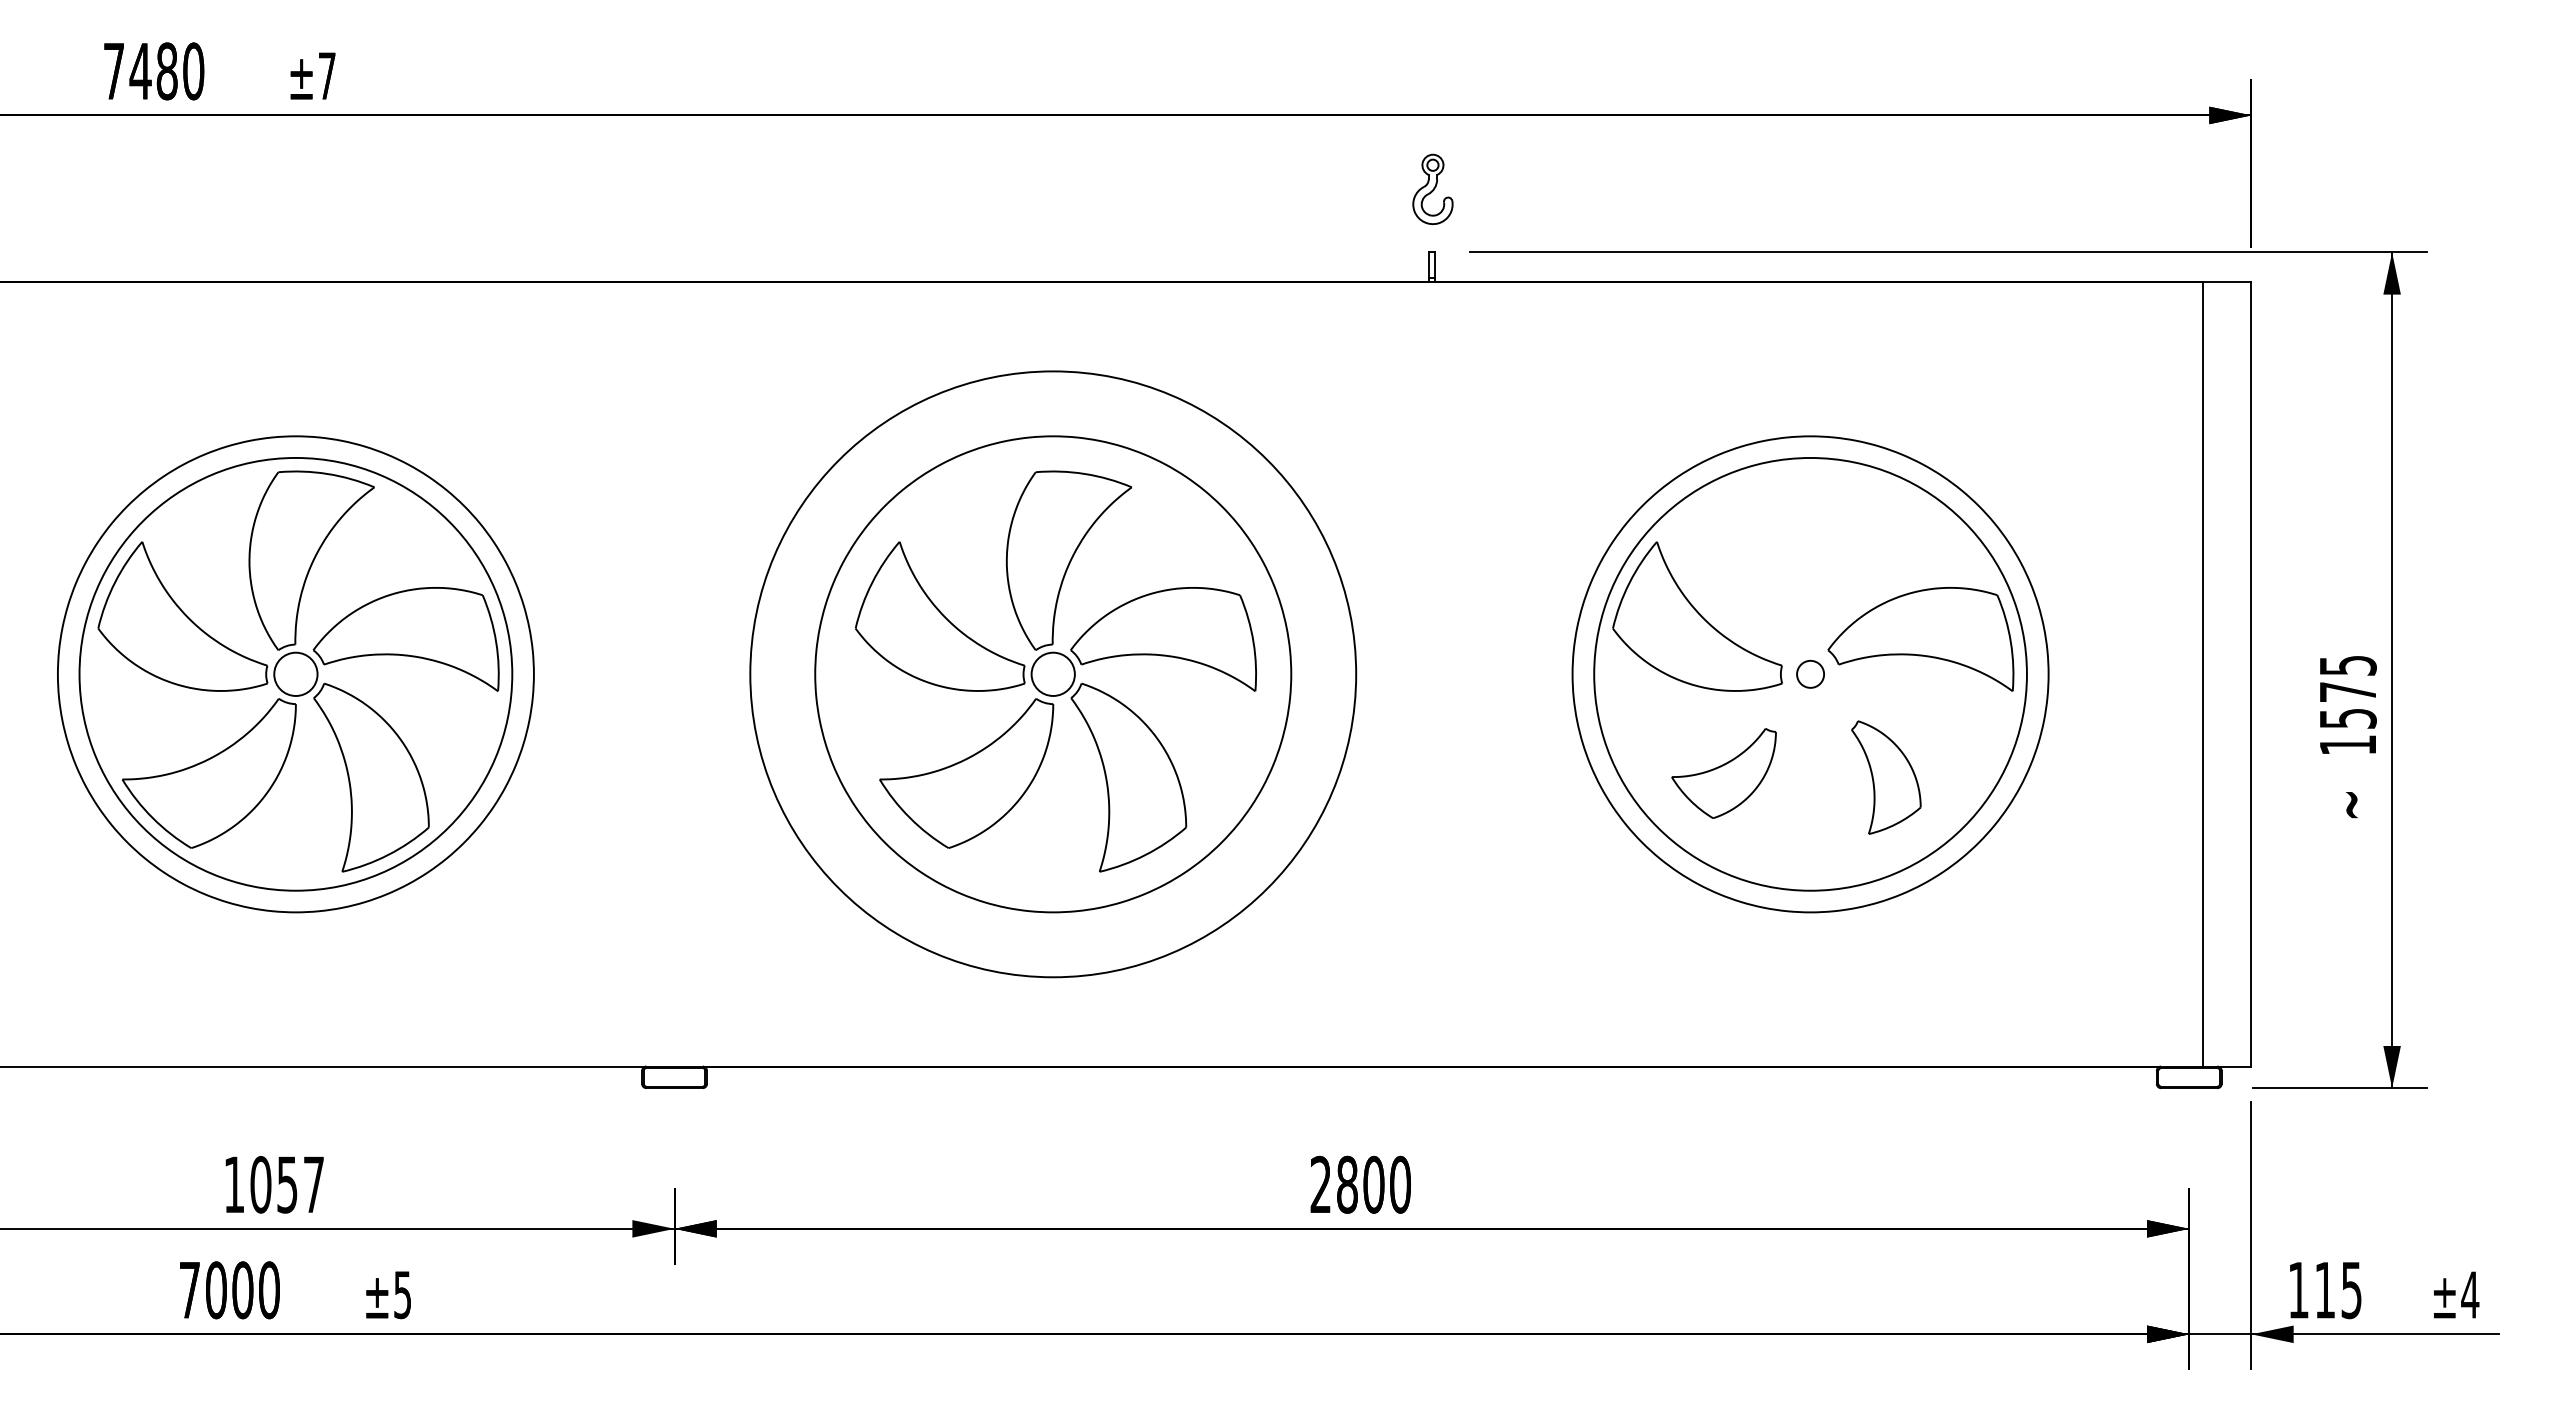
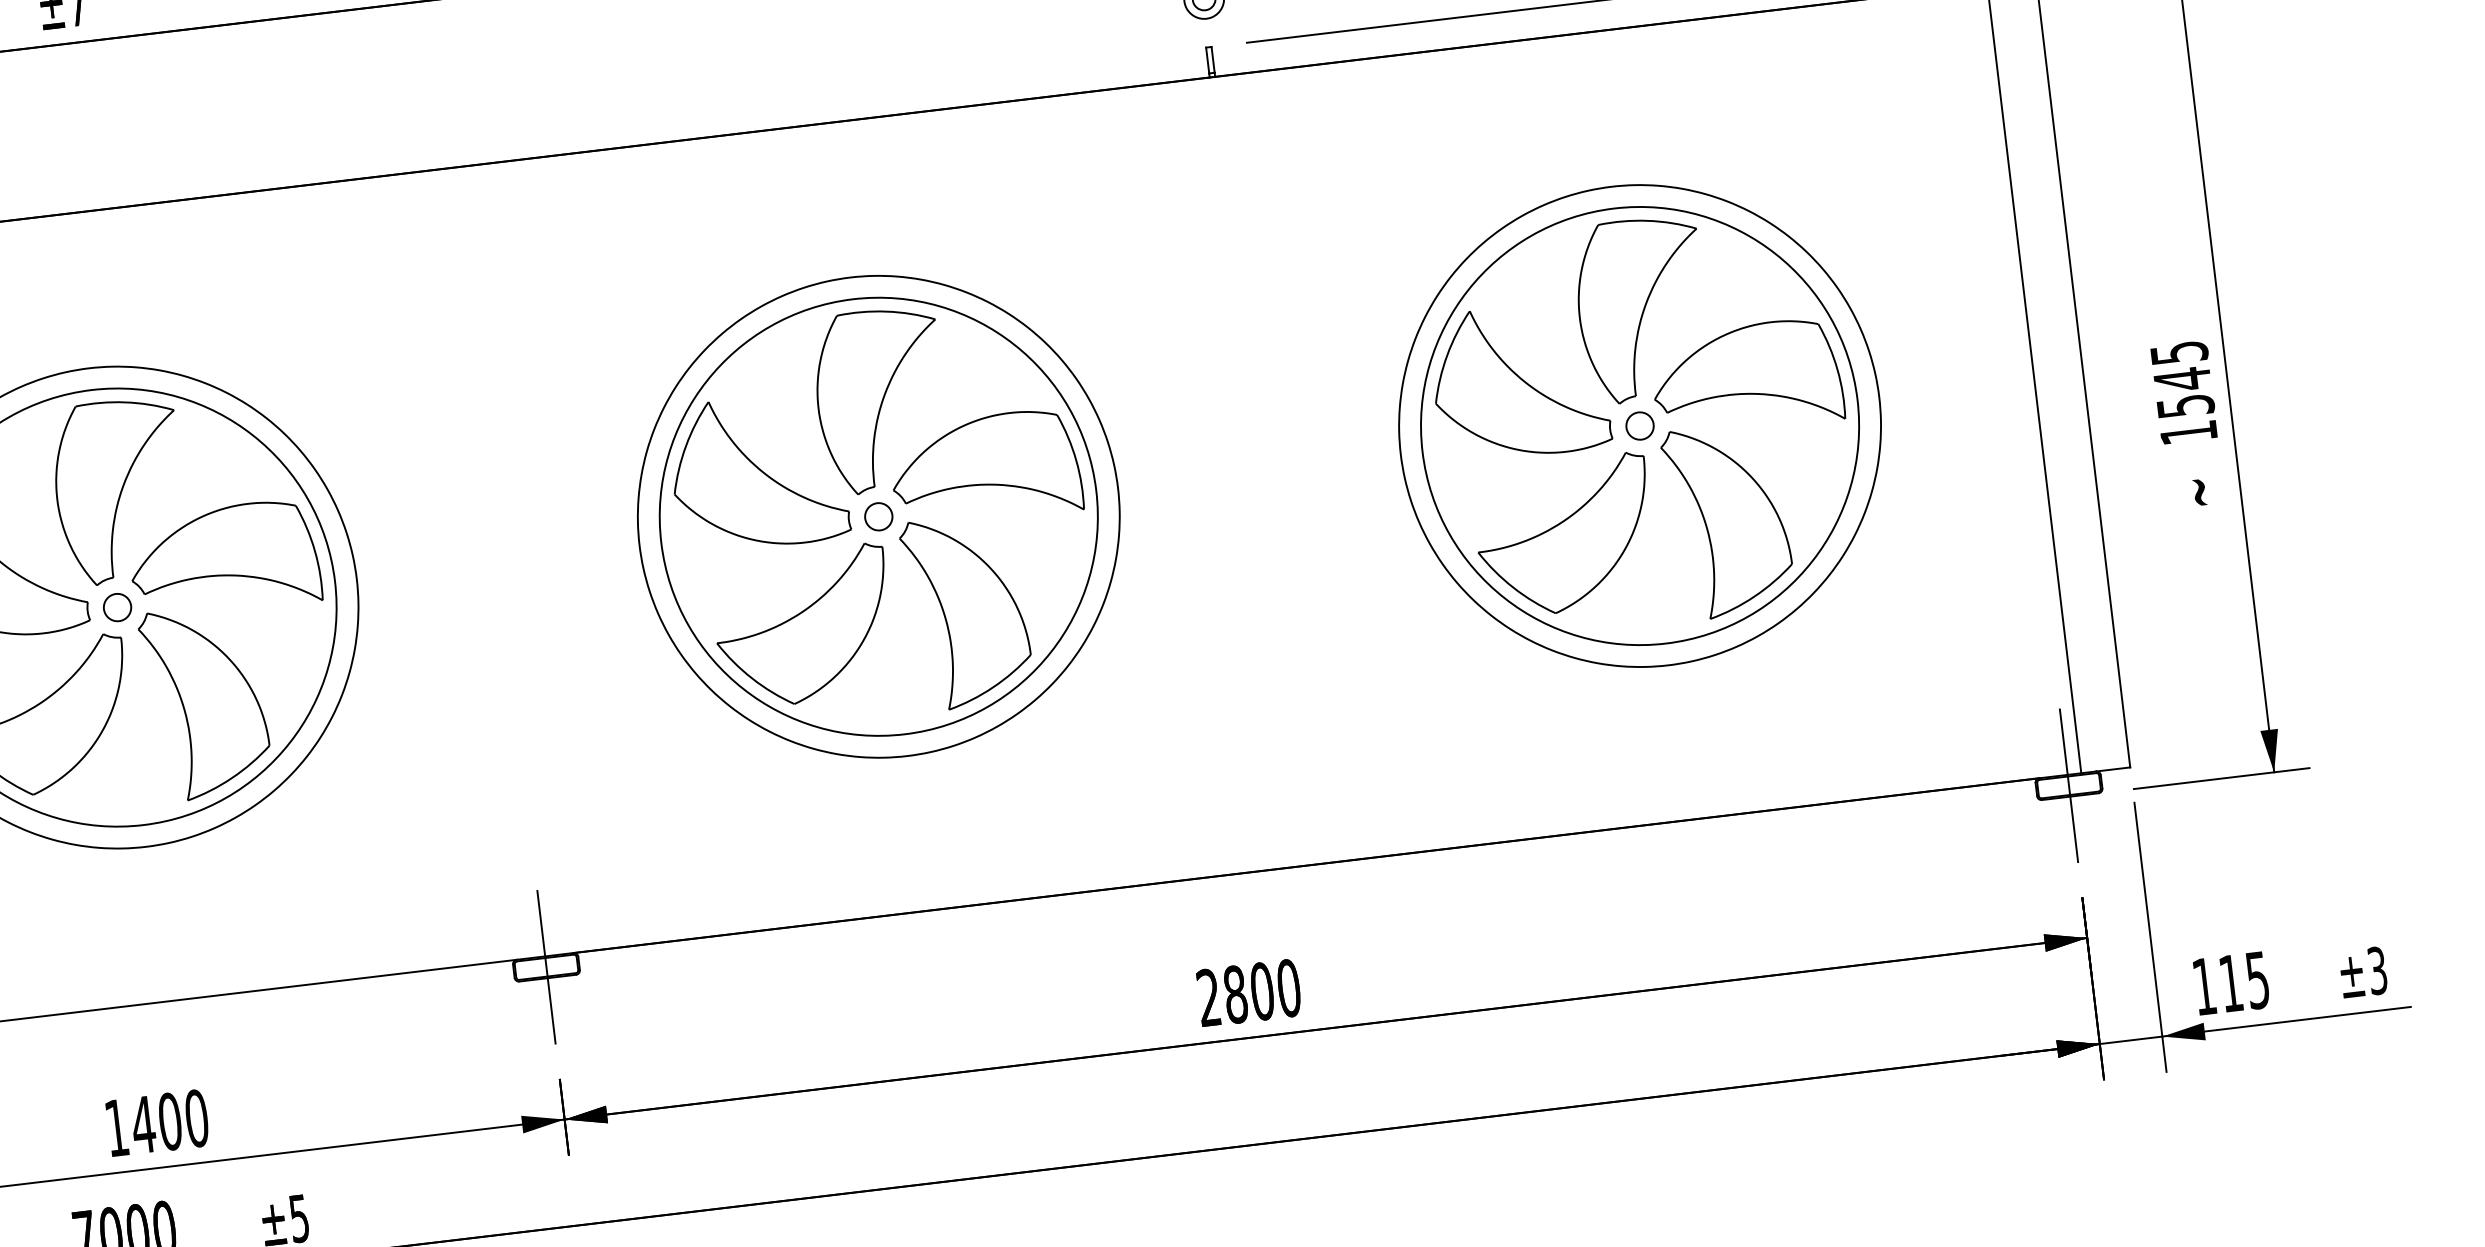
part: (1826, 560) -> (1642, 309), added
circle: (295, 673) -> (117, 606), size x0.62
circle: (1052, 673) -> (877, 516), size x0.62
circle: (1052, 673) -> (877, 516), size x0.71
text: (2347, 692) -> (2181, 379), 1575 -> 1545
part: (1723, 773) -> (1564, 536), size x1.67
part: (1886, 777) -> (1728, 520), size x1.67
line: (674, 1077) -> (546, 967), added
line: (2189, 1077) -> (2069, 785), added
text: (286, 1184) -> (169, 1121), 1057 -> 1400
text: (2470, 1295) -> (2377, 971), ±4 -> ±3

